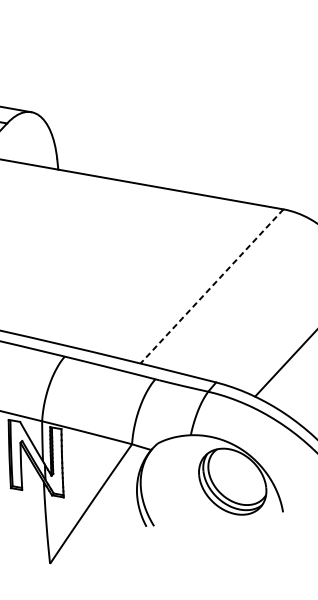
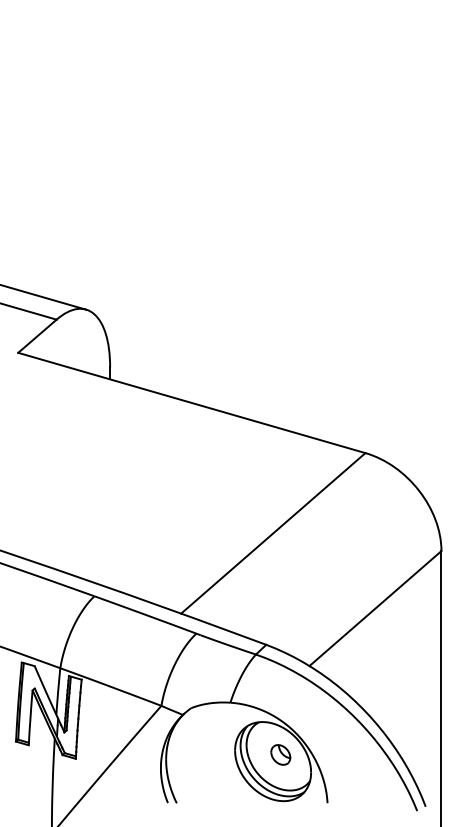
line: (211, 286) -> (272, 533), dashed -> solid
part: (238, 474) -> (280, 754), added

